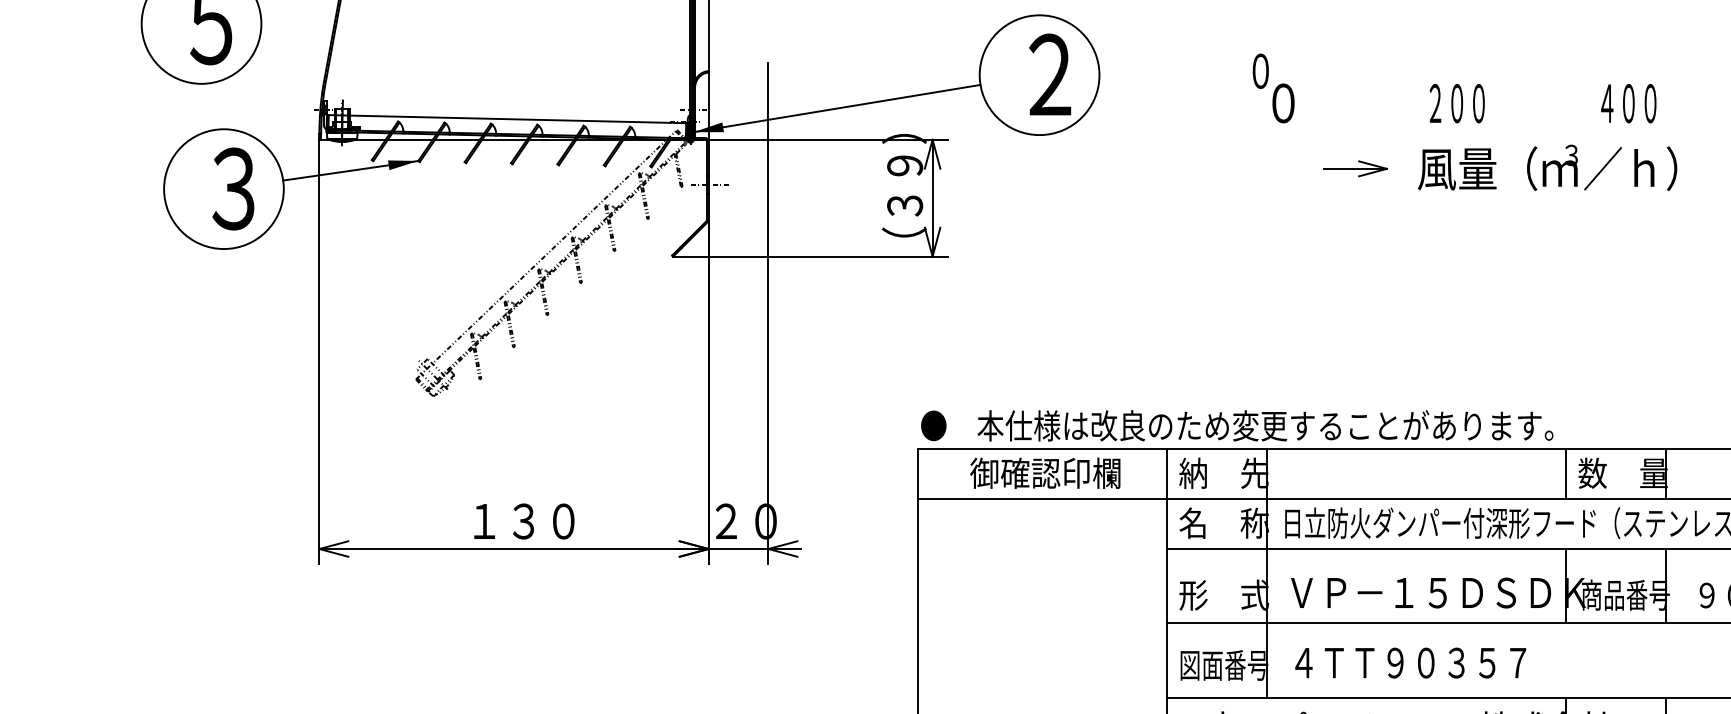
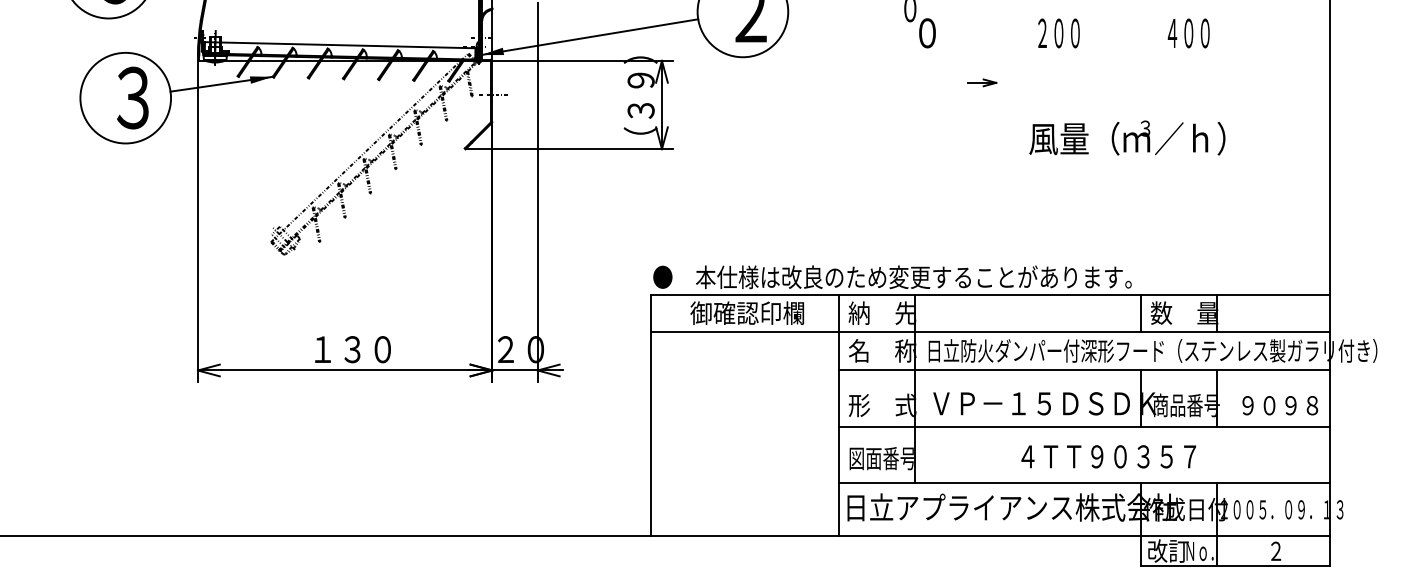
text: (1547, 167) -> (1127, 137), moved
part: (1354, 168) -> (981, 82), size x0.6
text: (1410, 662) -> (1108, 456), moved

